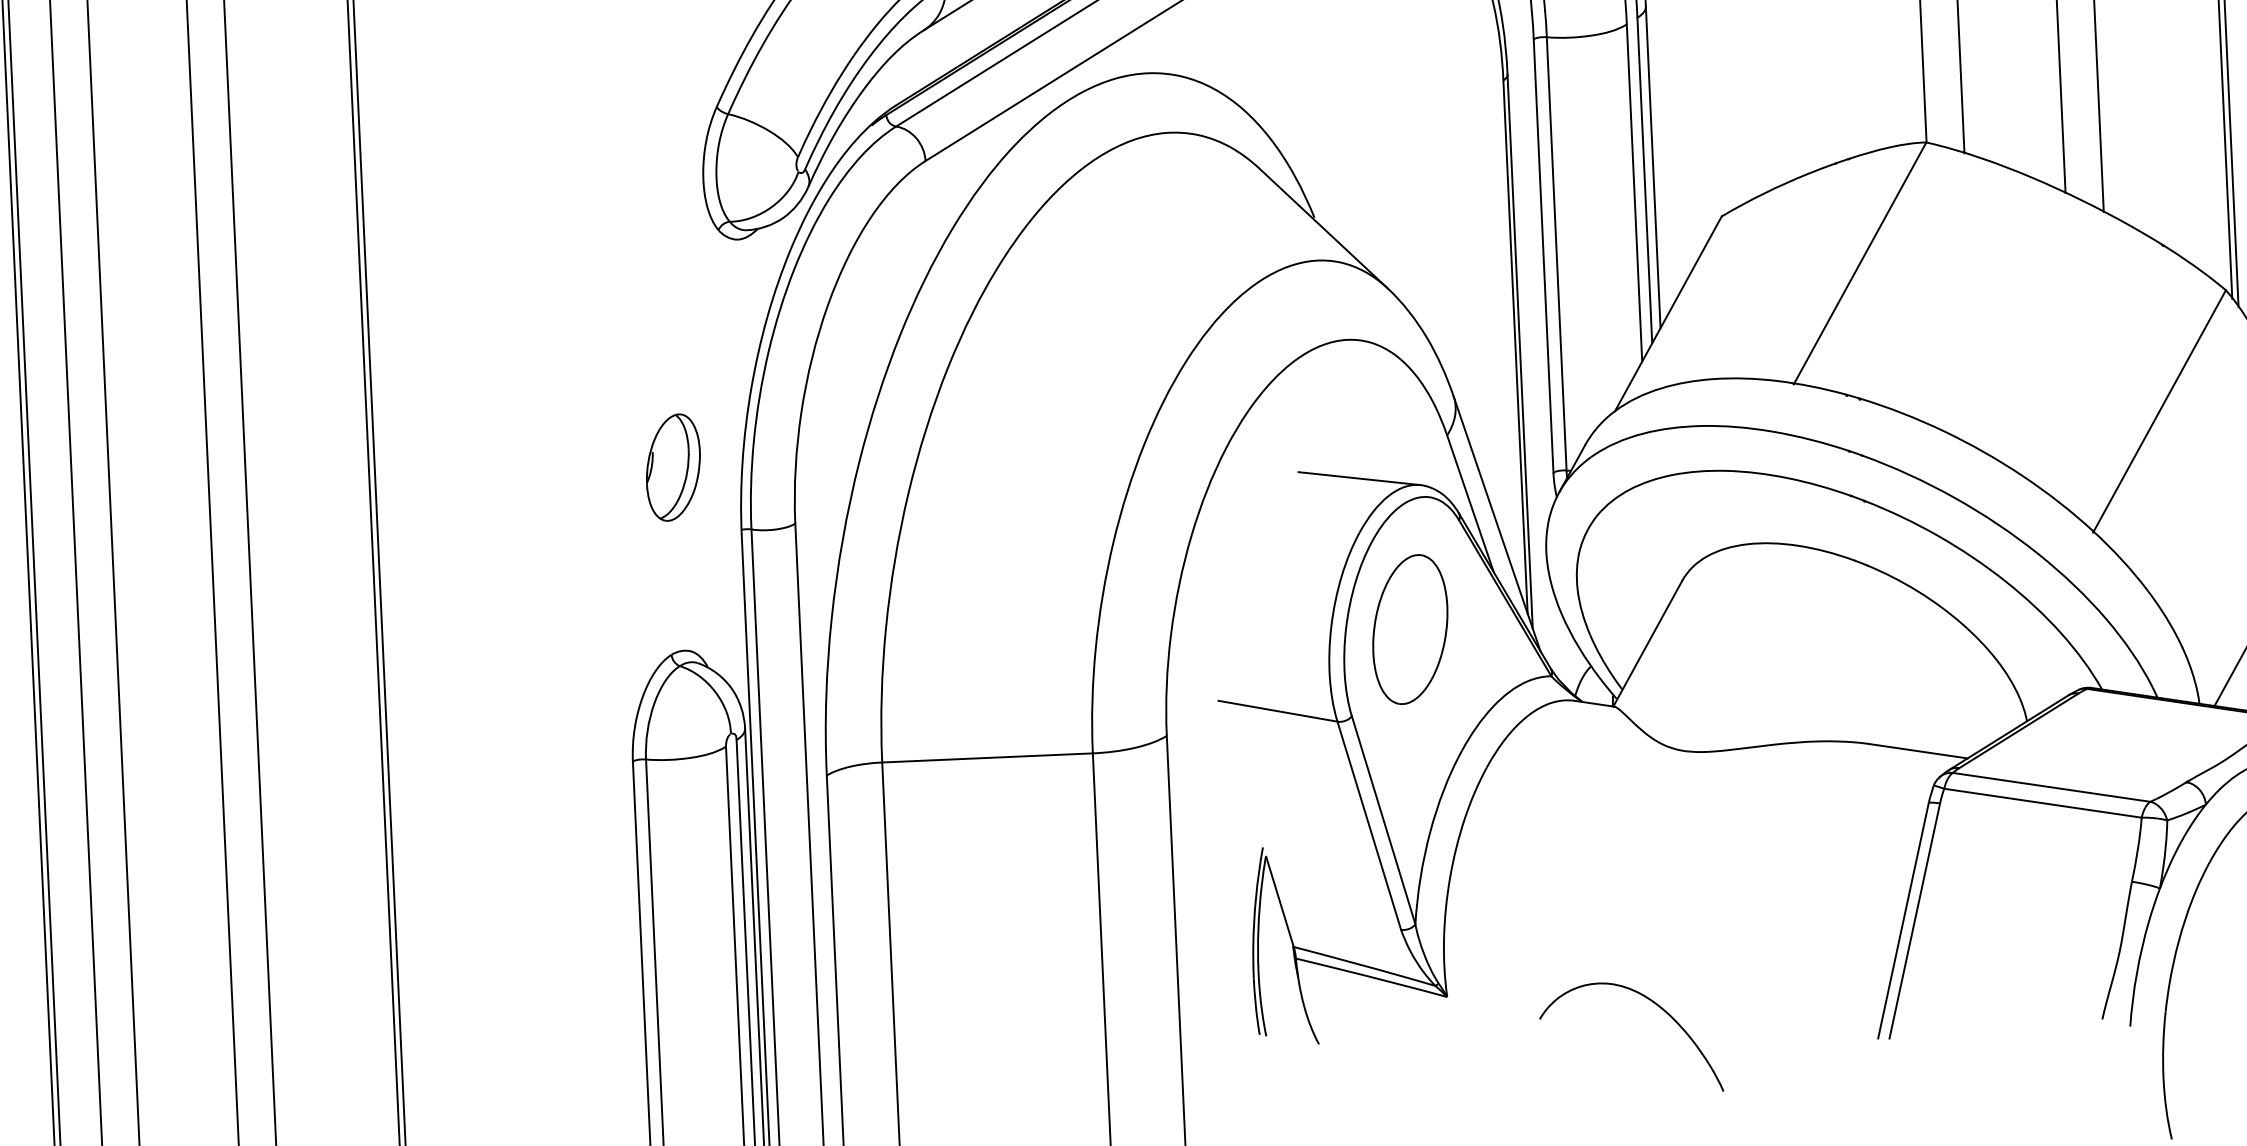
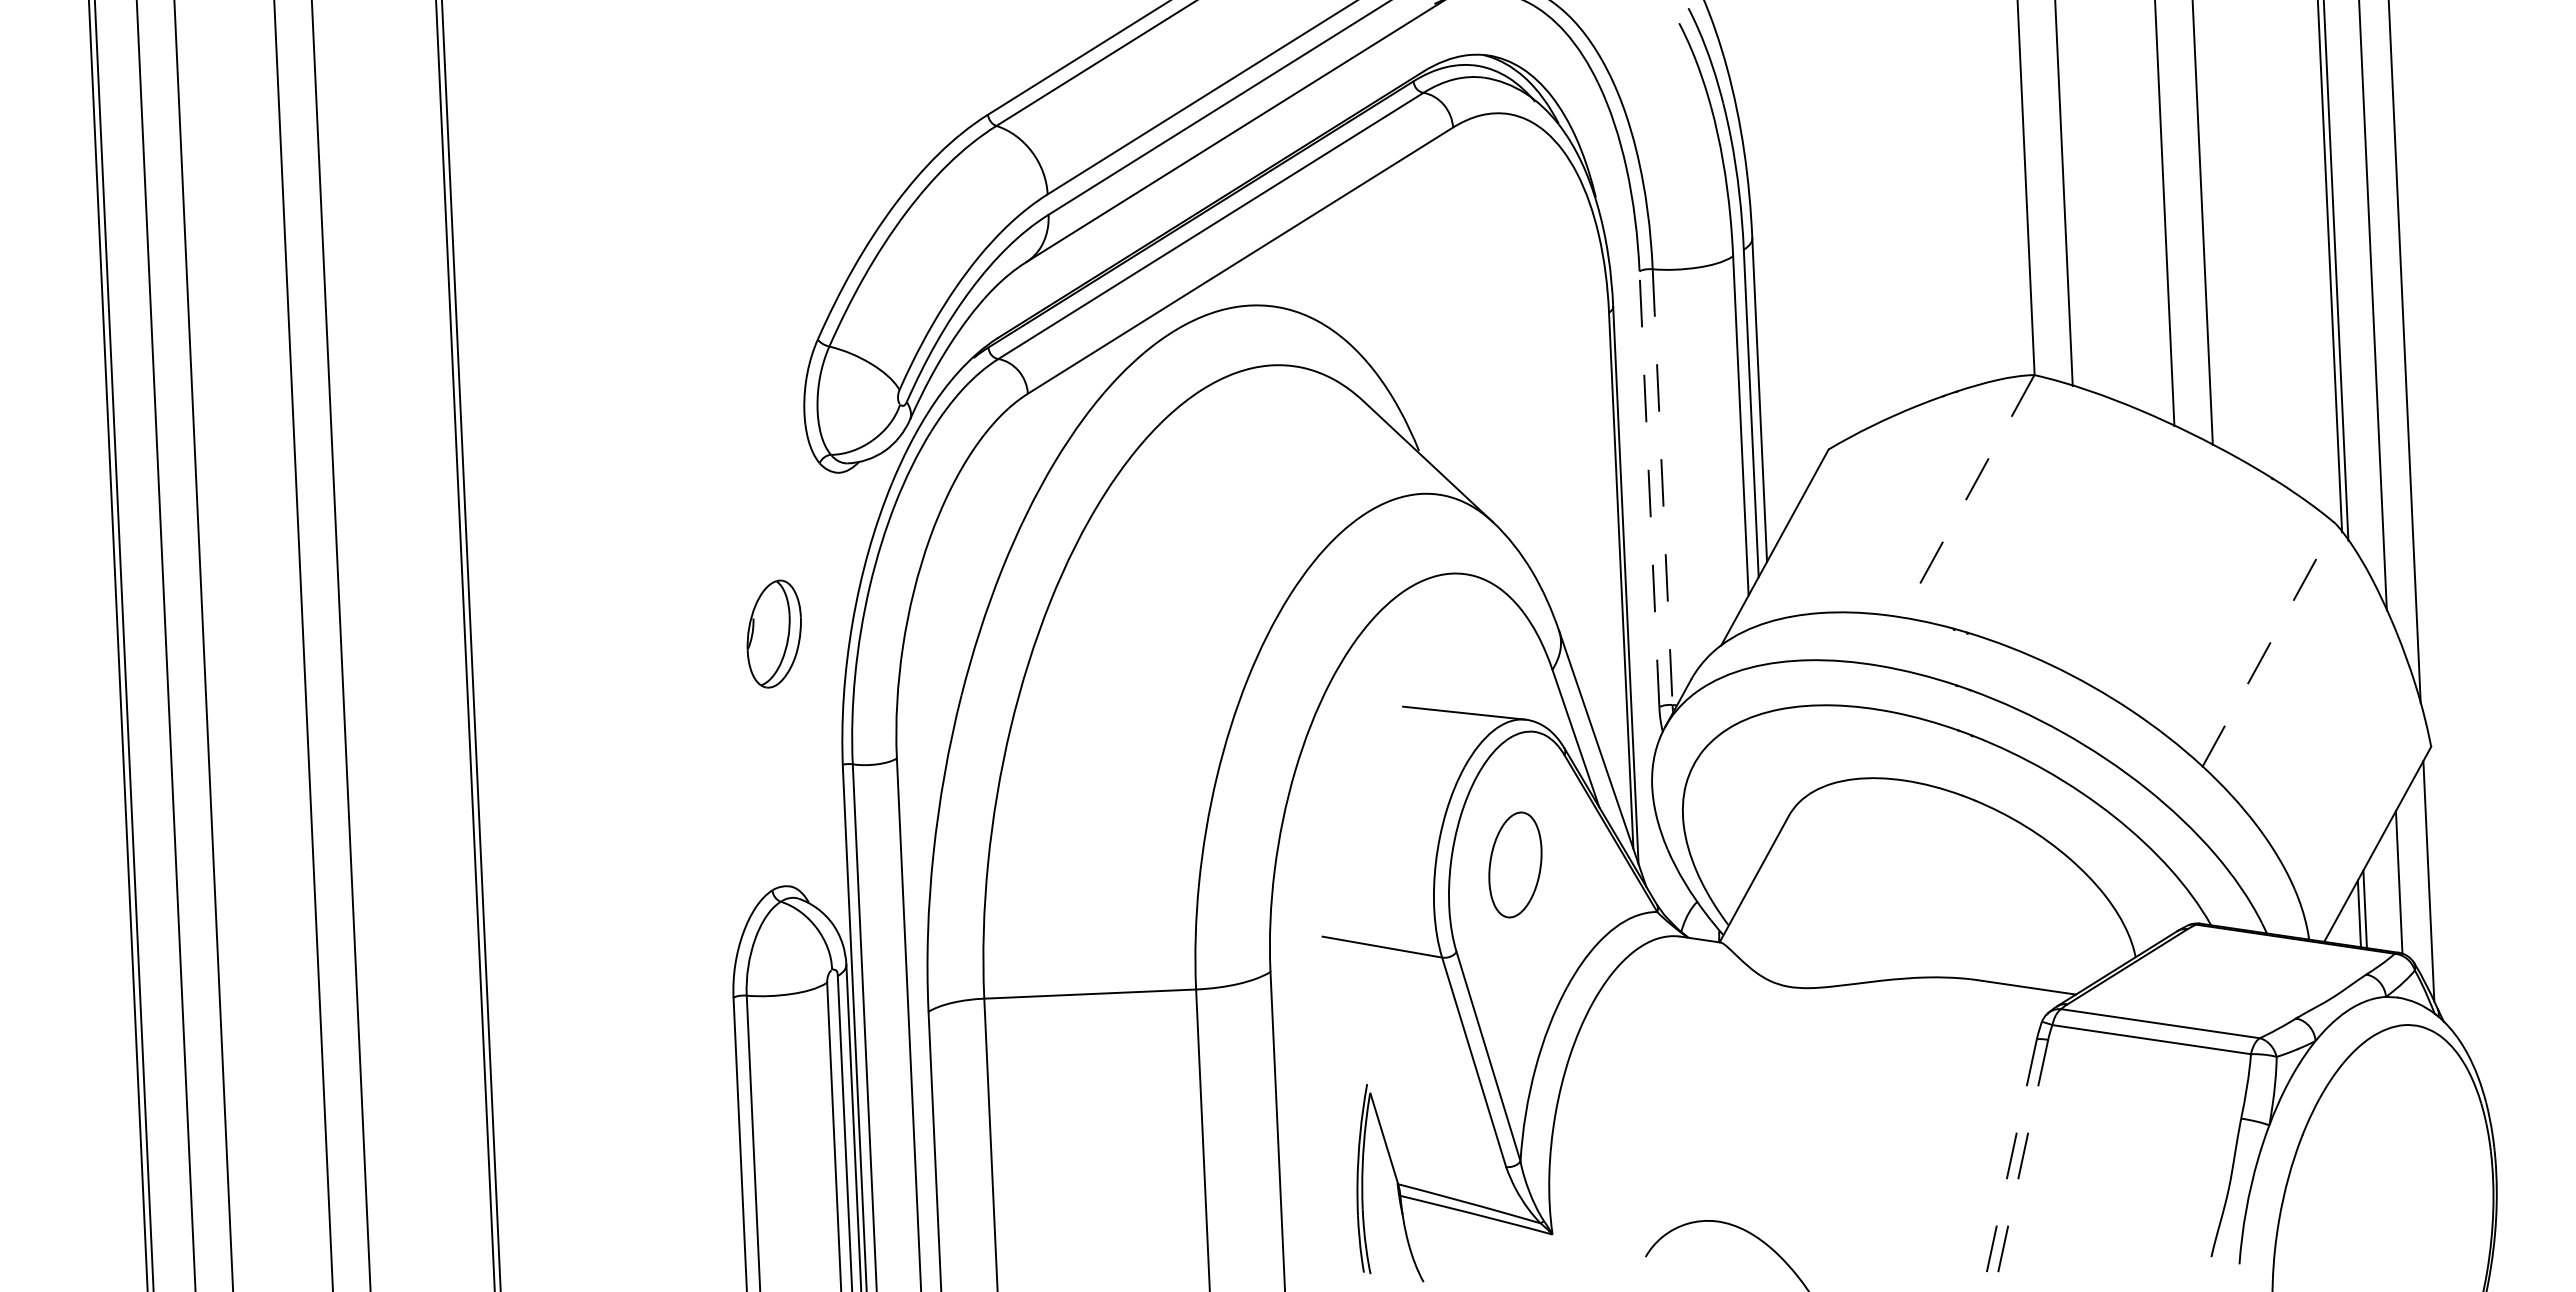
line: (1556, 254) -> (1662, 487), solid -> dashed
line: (1543, 255) -> (1649, 488), solid -> dashed
line: (1859, 263) -> (1967, 496), solid -> dashed
line: (2159, 411) -> (2268, 645), solid -> dashed
part: (672, 467) -> (773, 633), moved
part: (1410, 629) -> (1515, 864), size x0.7
line: (1903, 920) -> (2011, 1157), solid -> dashed
line: (1914, 921) -> (2022, 1158), solid -> dashed

